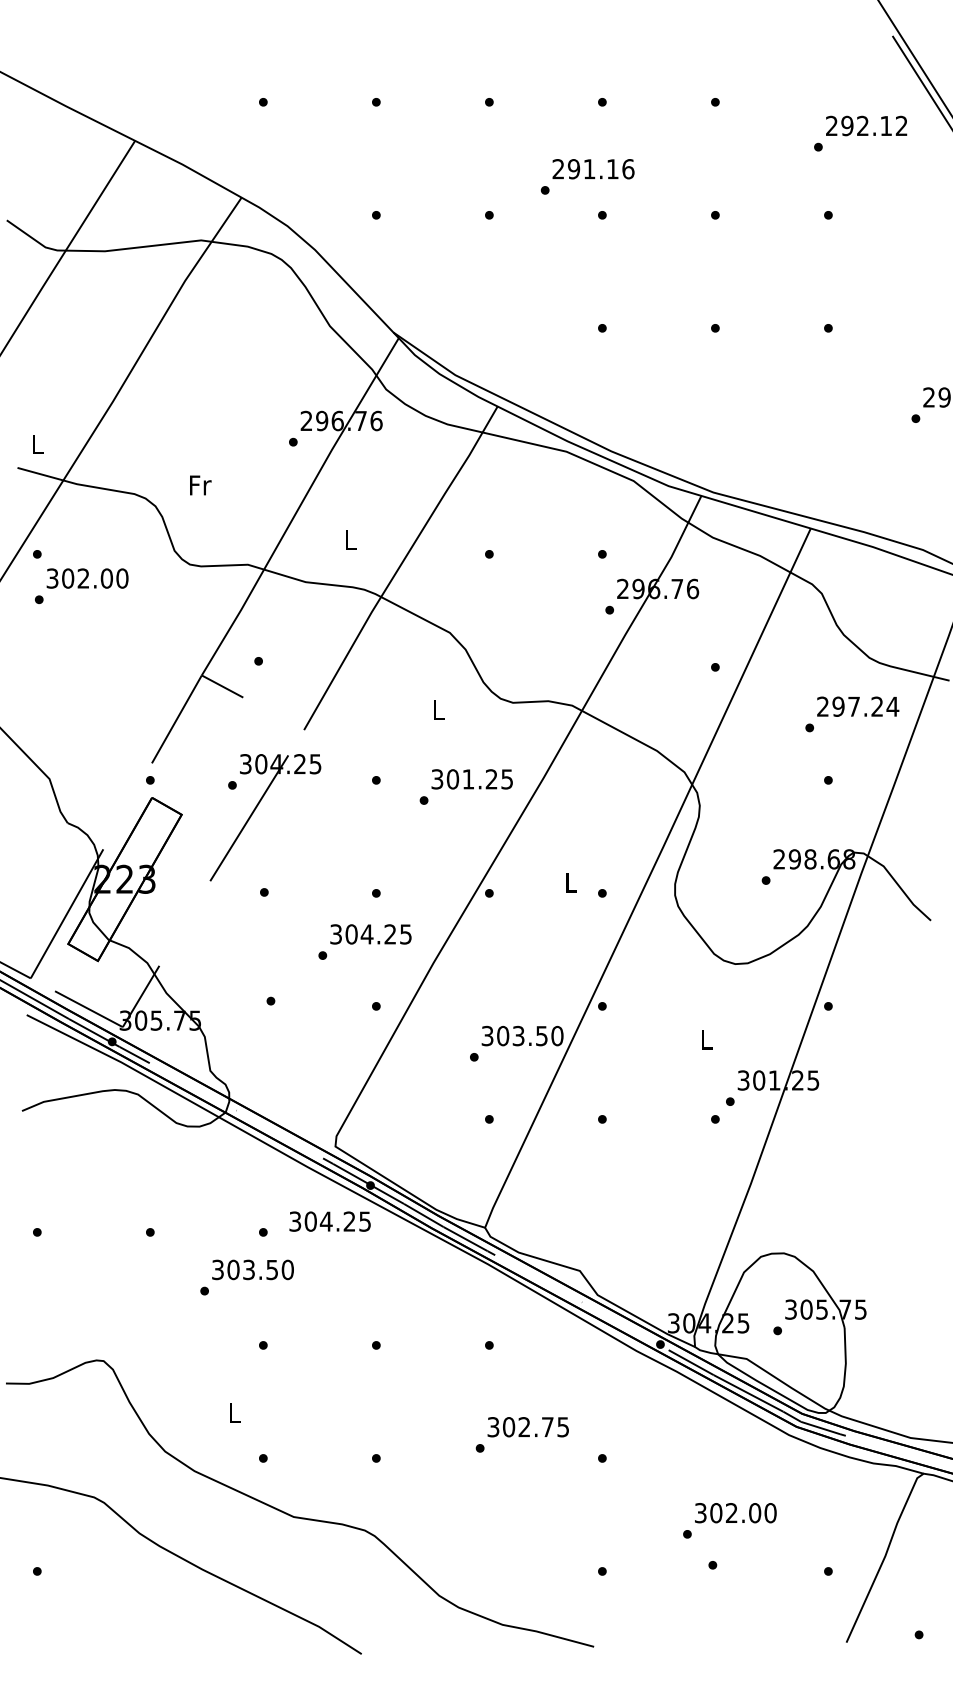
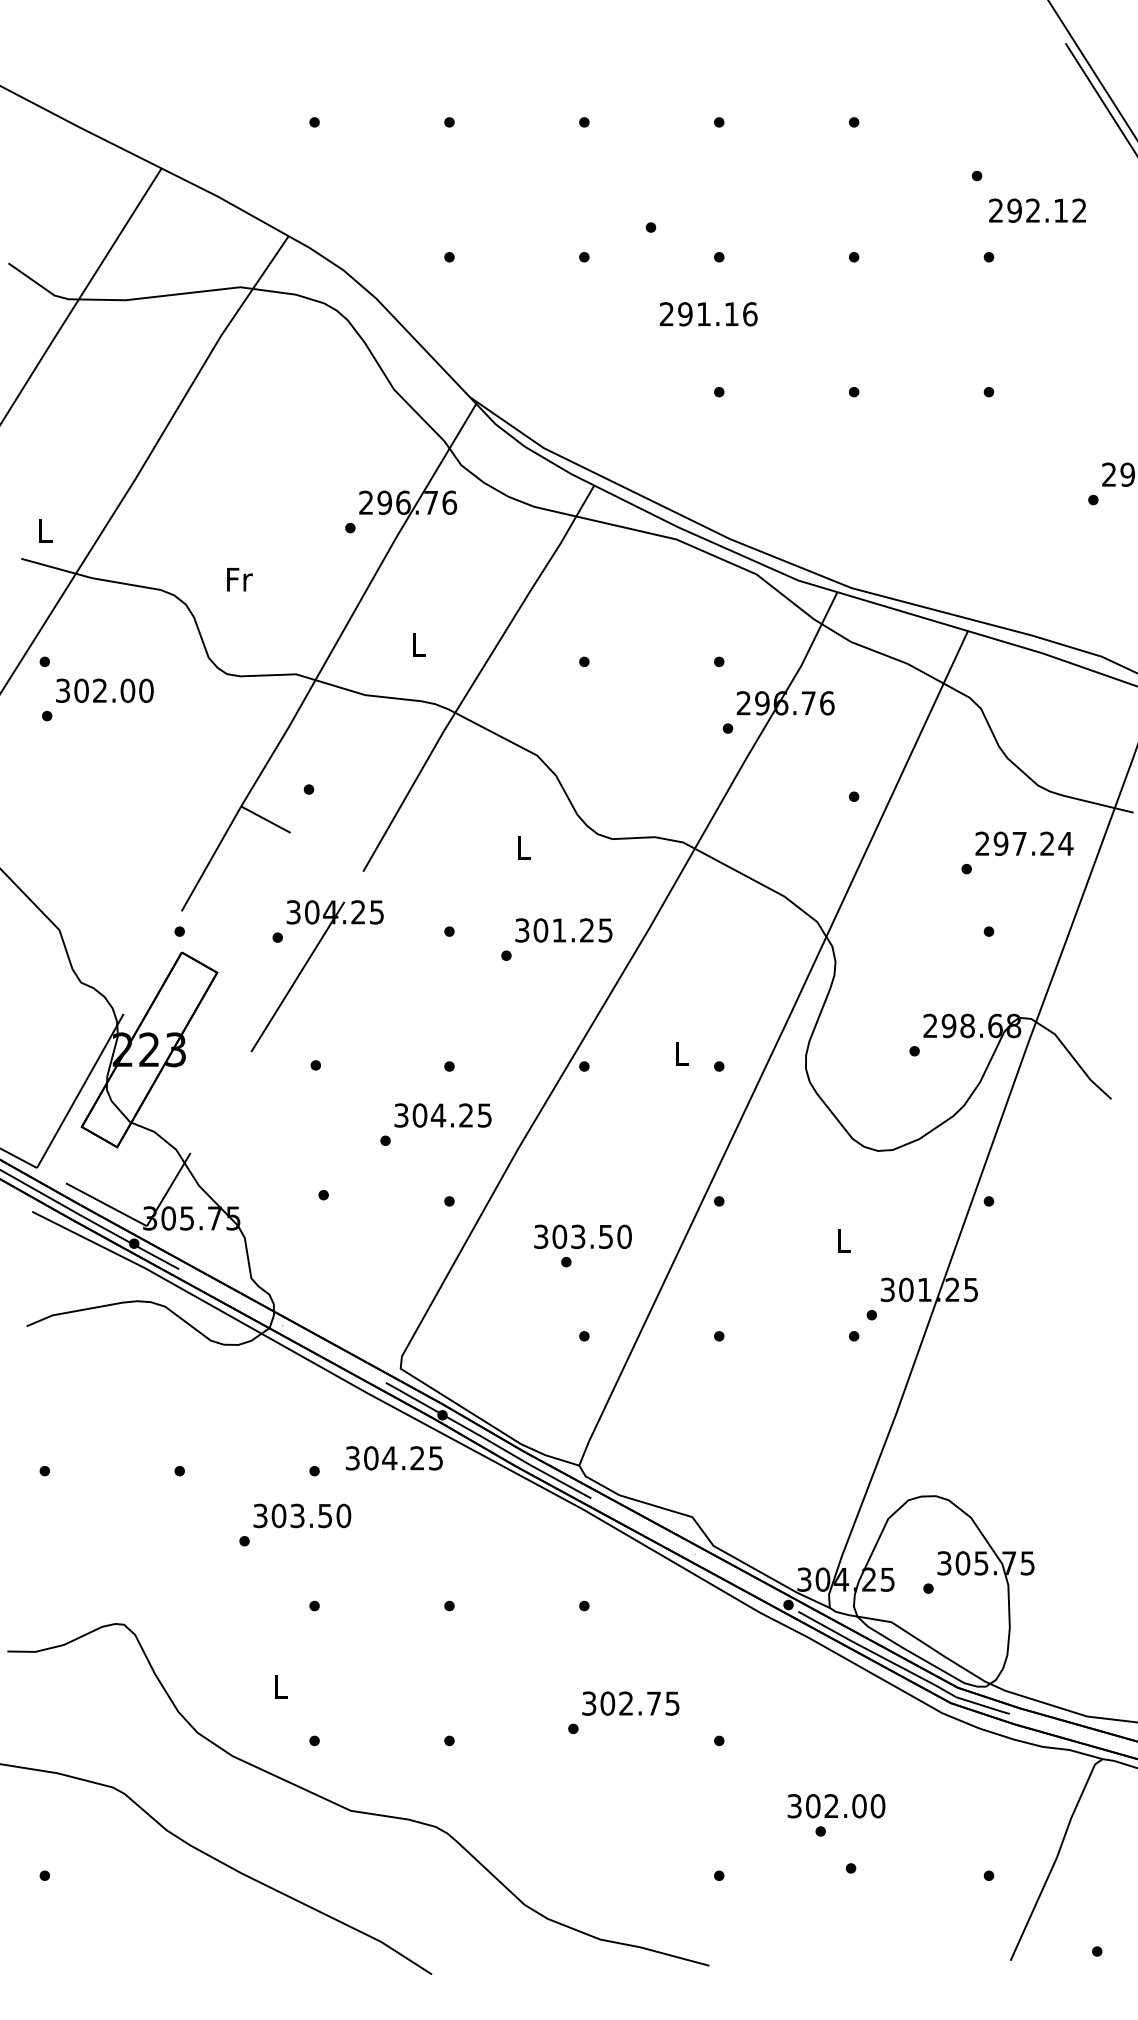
text: (866, 125) -> (1037, 210), moved
text: (593, 169) -> (708, 314), moved
text: (522, 1035) -> (582, 1236), moved
text: (735, 1513) -> (836, 1806), moved

